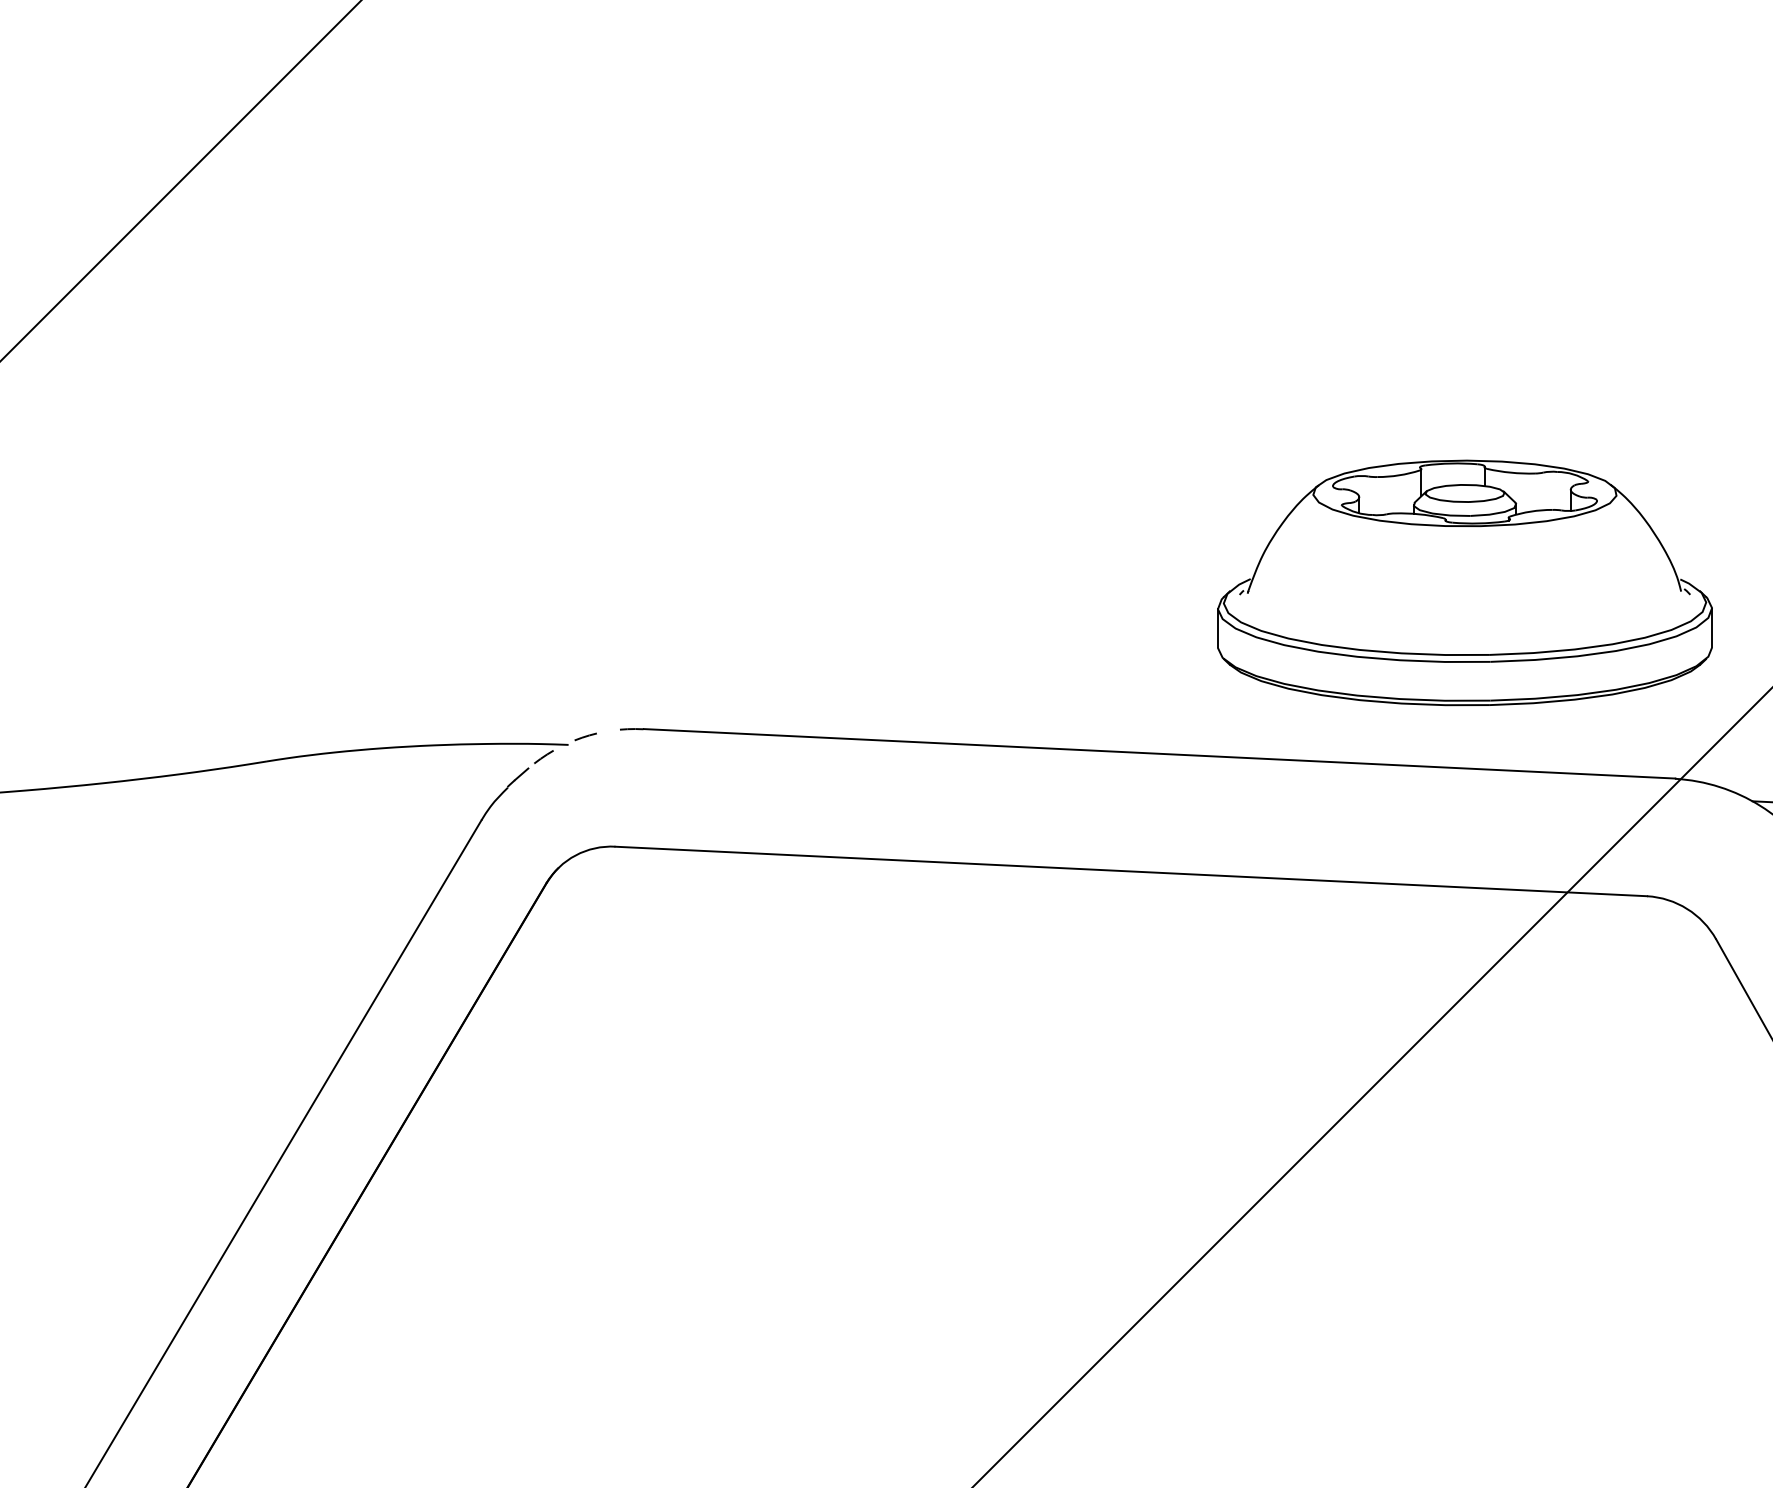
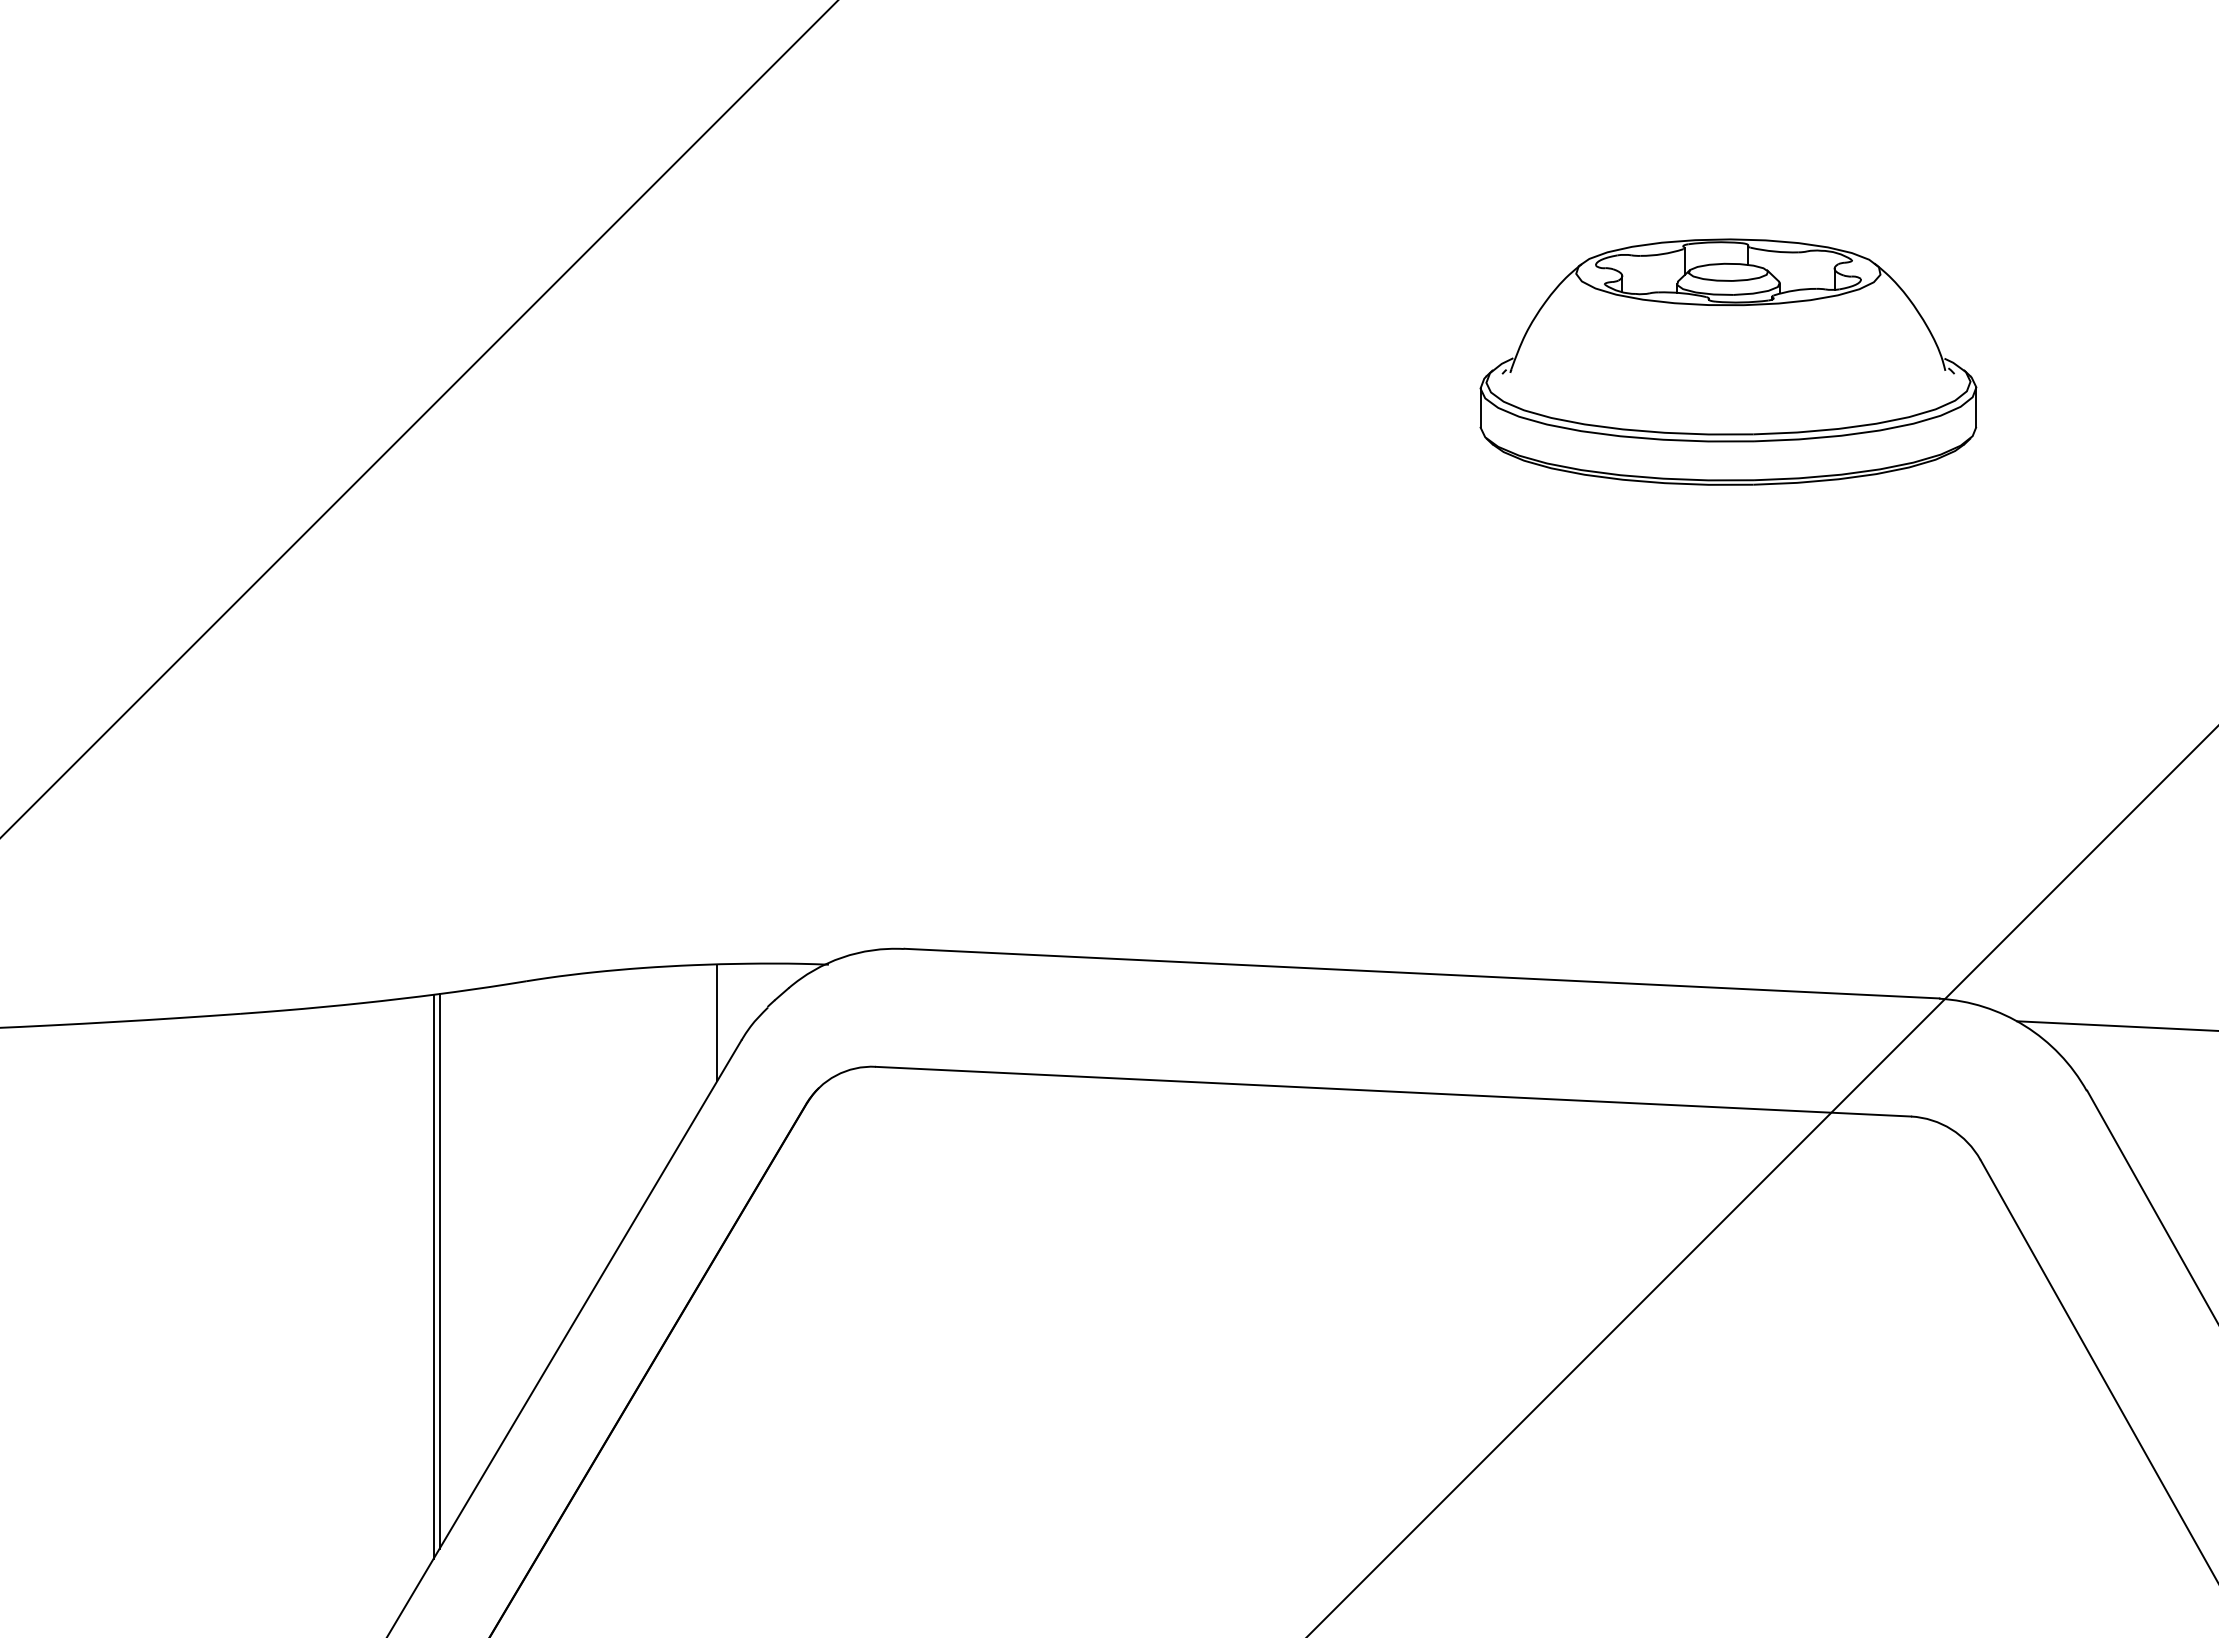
part: (1465, 582) -> (1728, 361), moved
arc: (582, 737) -> (842, 957), dashed -> solid
line: (457, 802) -> (717, 1022), added
line: (180, 1050) -> (439, 1271), added
line: (174, 1055) -> (433, 1276), added

